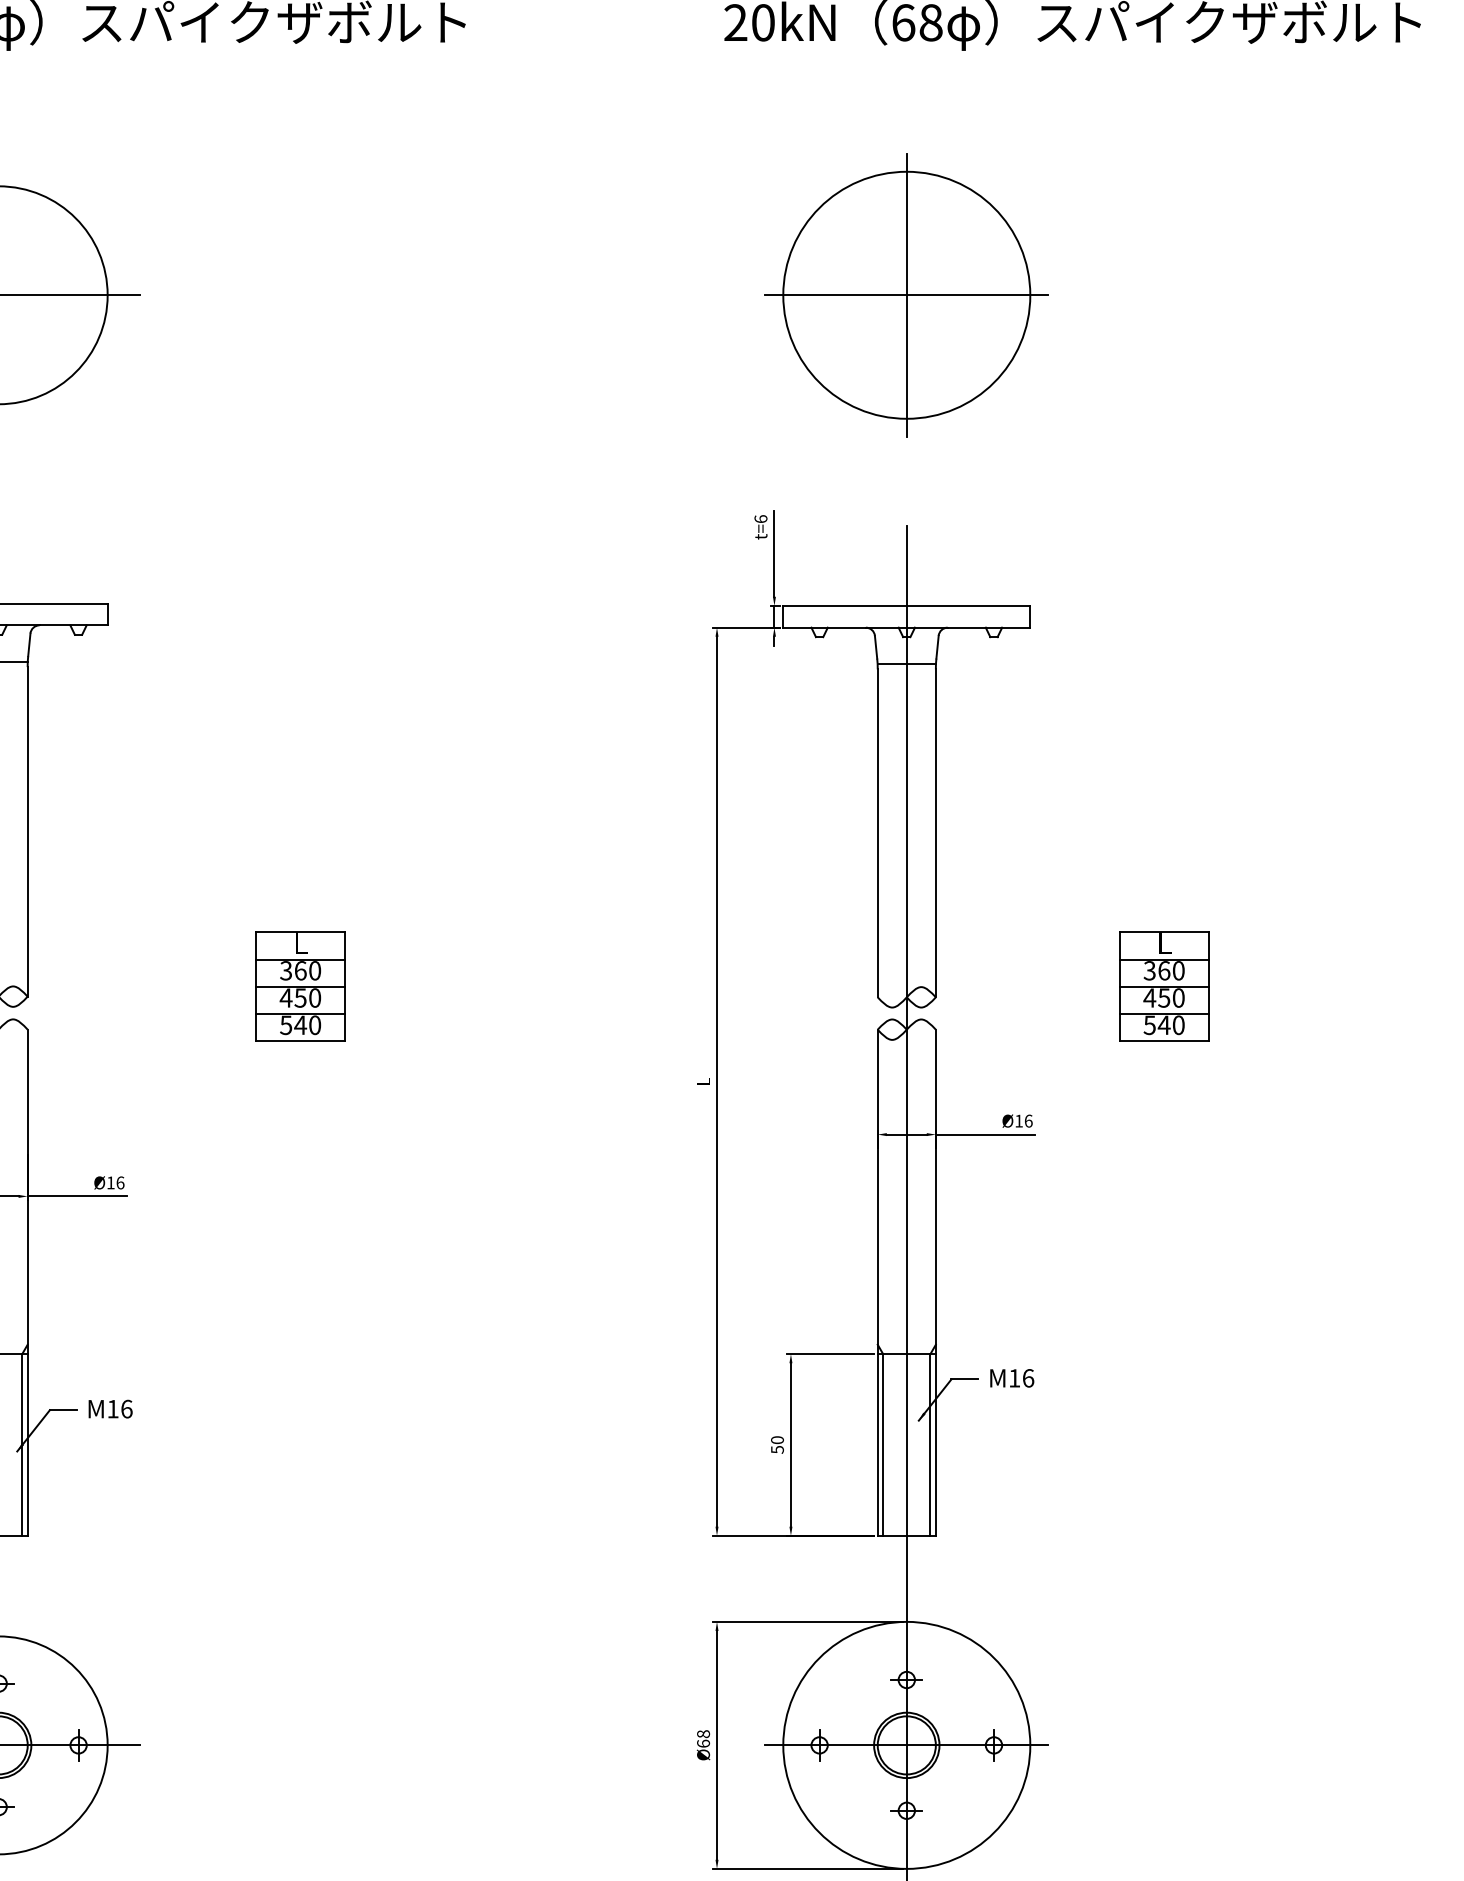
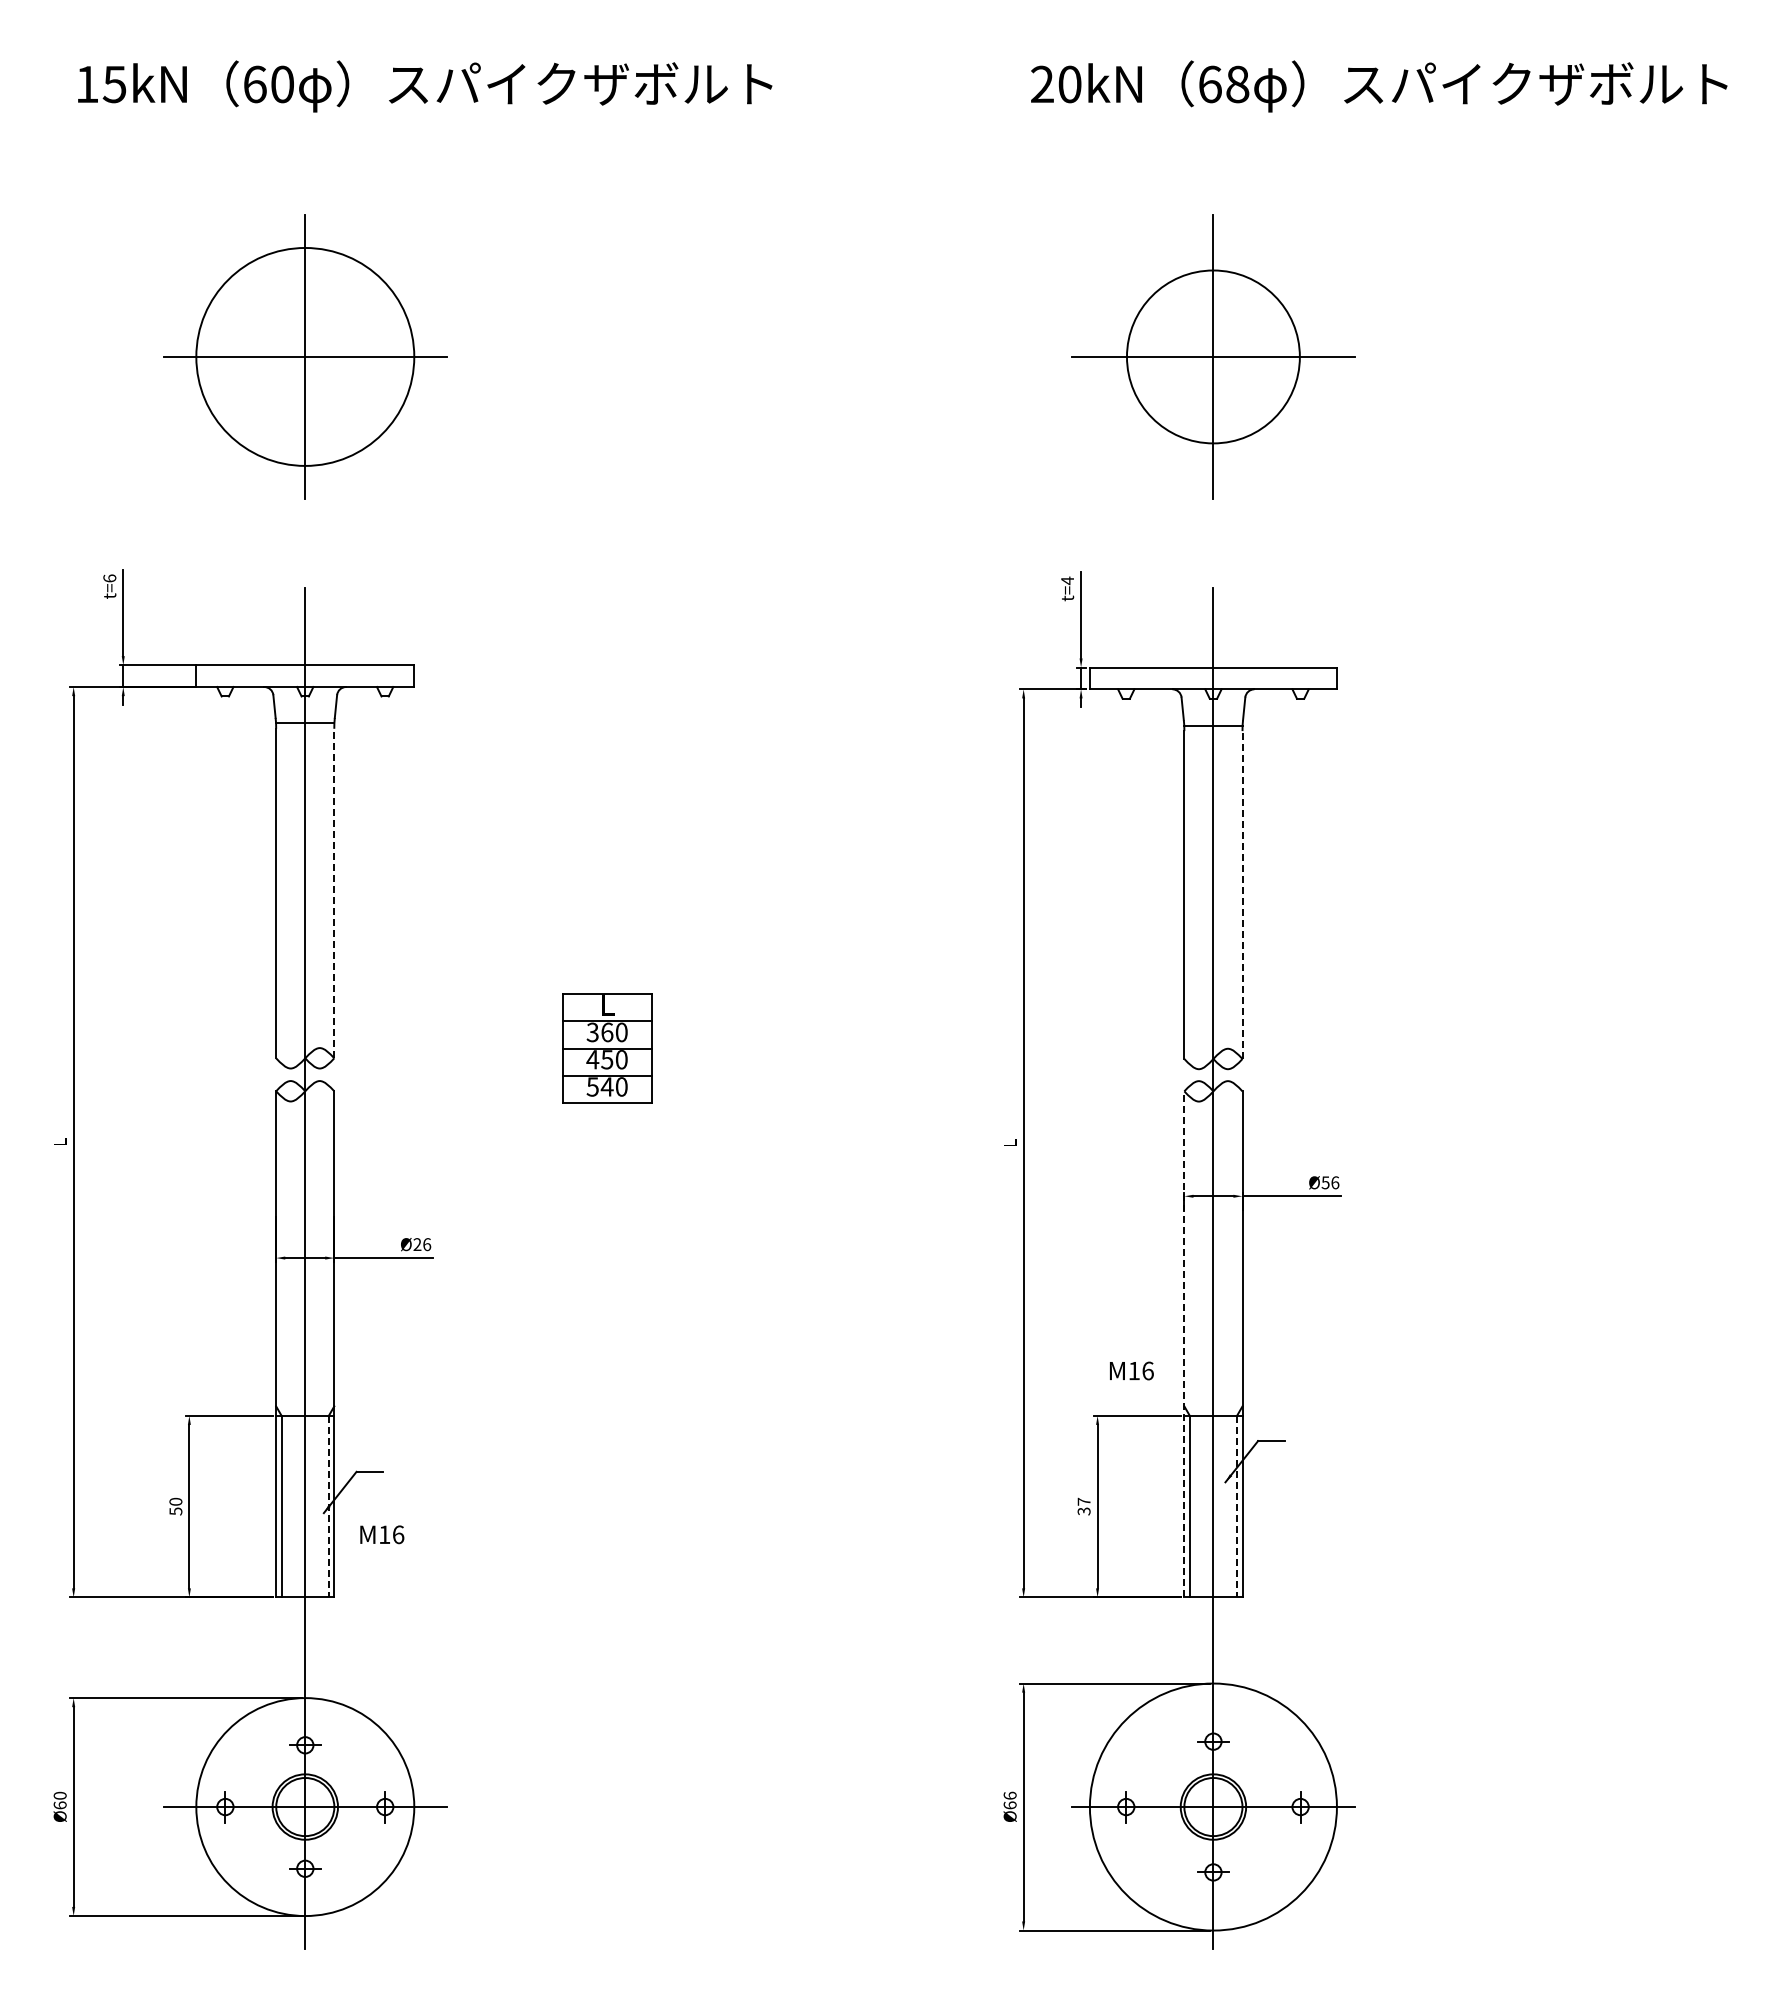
circle: (905, 294) -> (1212, 356), size x0.7
text: (760, 518) -> (1067, 580), t=6 -> t=4
line: (27, 831) -> (334, 893), solid -> dashed
line: (935, 833) -> (1242, 895), solid -> dashed
part: (1163, 986) -> (1470, 1048), removed
text: (1018, 1120) -> (1325, 1182), Ø16 -> Ø56
text: (110, 1182) -> (417, 1244), Ø16 -> Ø26
line: (877, 1281) -> (1184, 1343), solid -> dashed
text: (1011, 1377) -> (1131, 1370), moved
text: (110, 1408) -> (382, 1534), moved
text: (776, 1443) -> (1083, 1505), 50 -> 37
line: (21, 1444) -> (328, 1506), solid -> dashed
line: (930, 1444) -> (1237, 1506), solid -> dashed
text: (702, 1733) -> (1009, 1795), Ø68 -> Ø66

